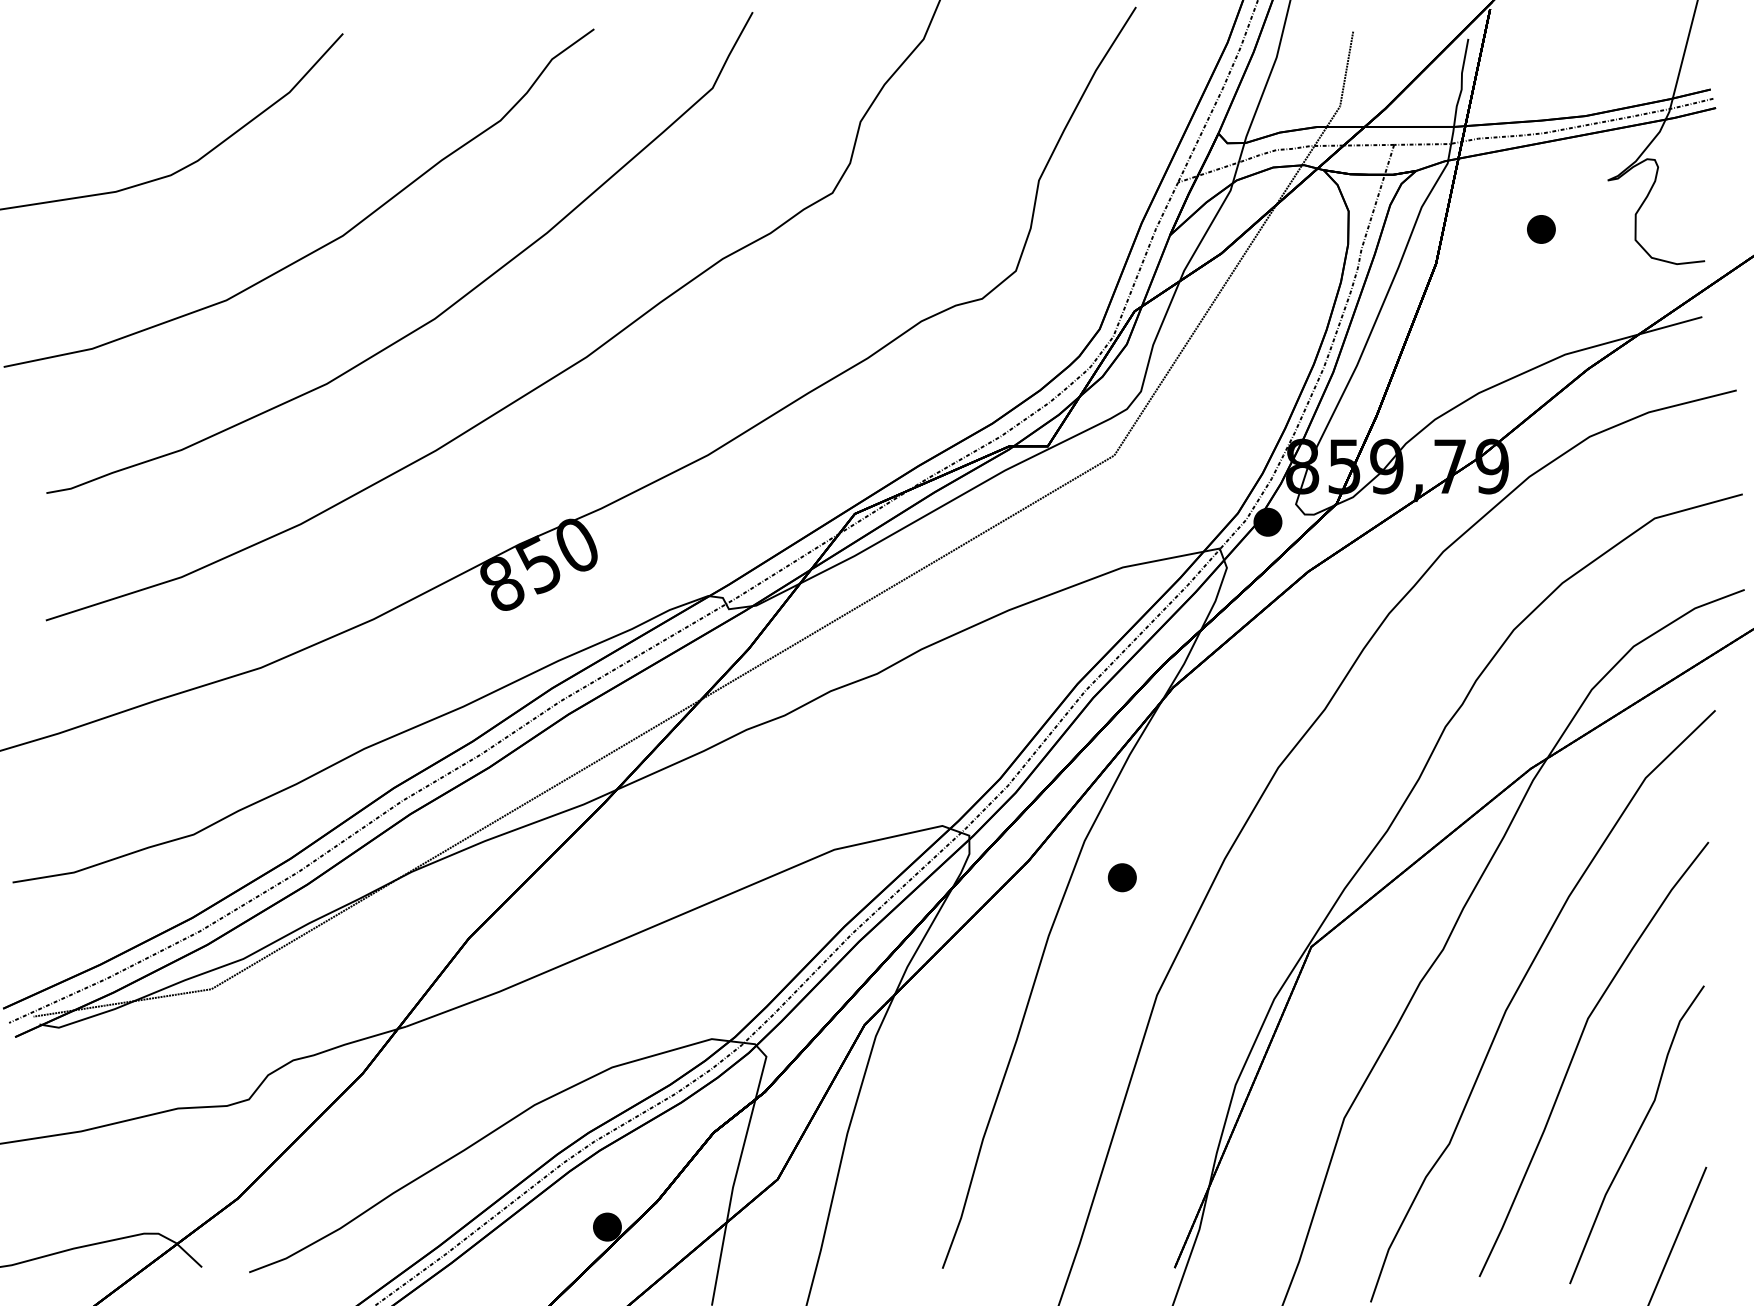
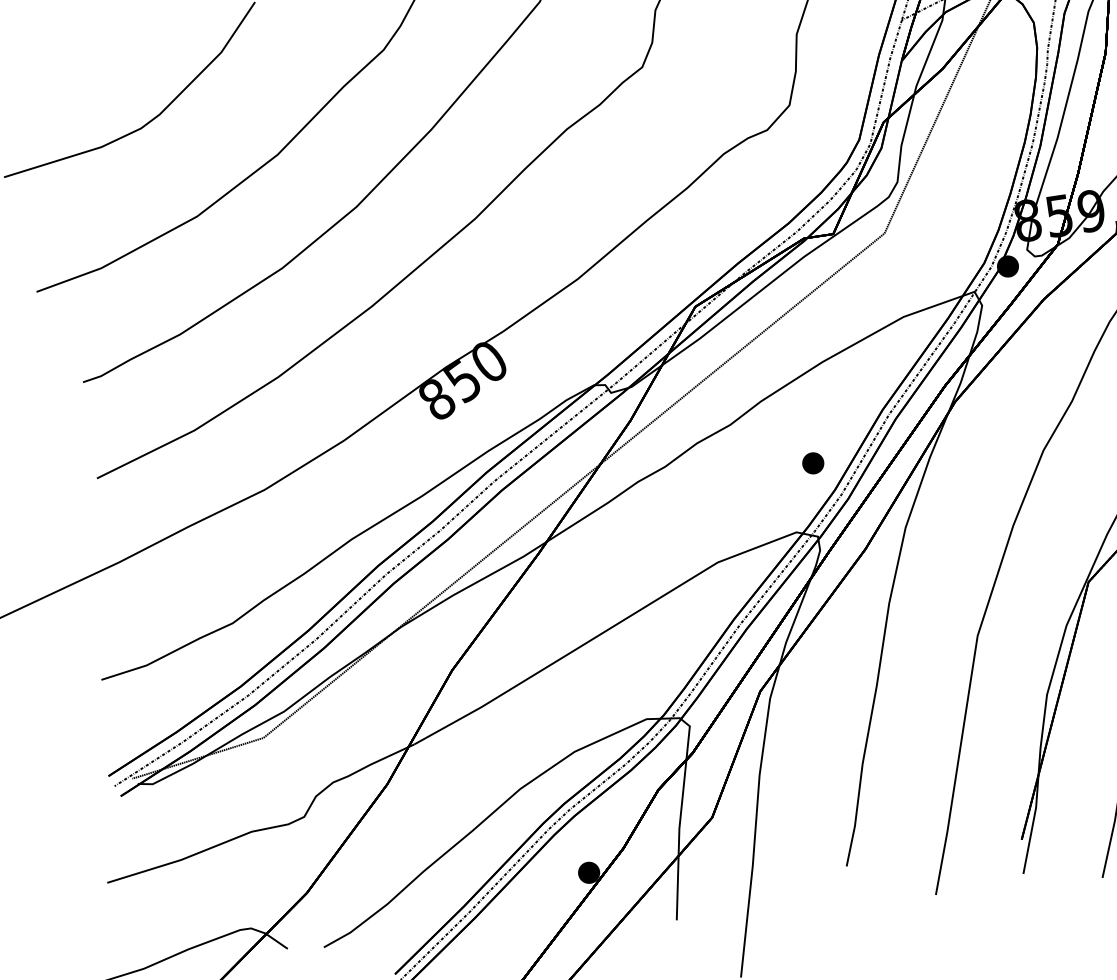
part: (1121, 877) -> (812, 463), moved

